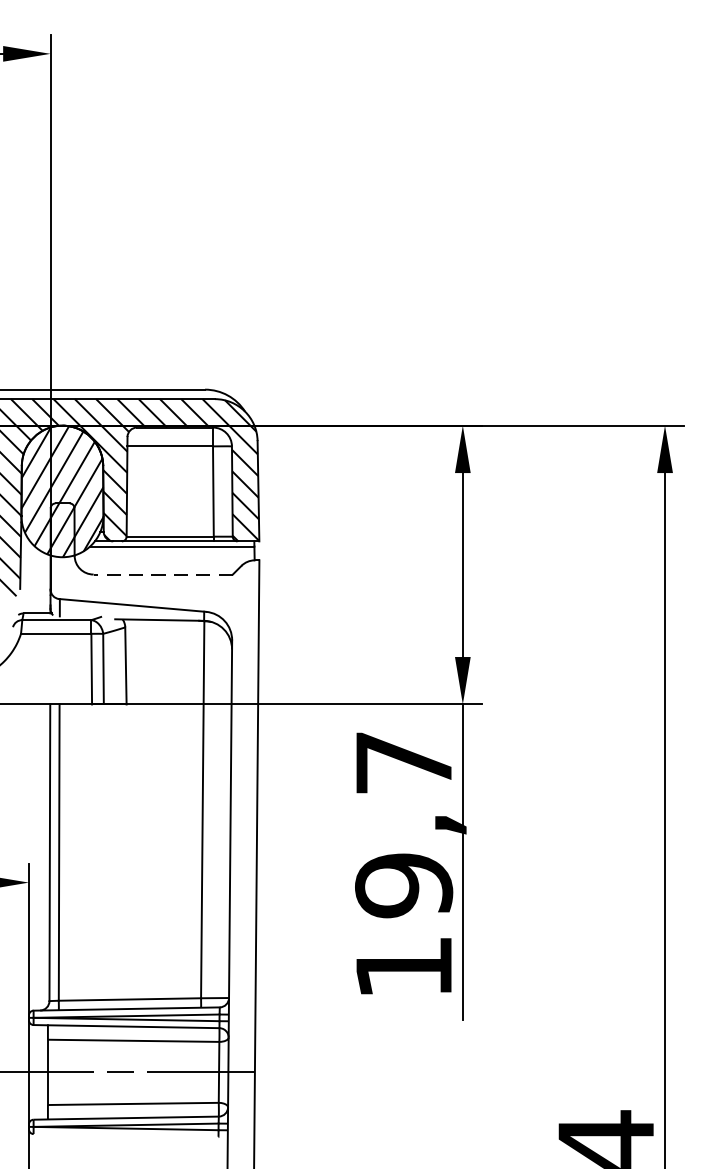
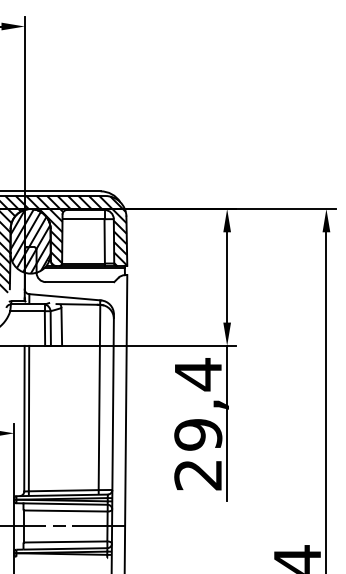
line: (162, 575) -> (79, 282), dashed -> solid
text: (402, 864) -> (197, 424), 19,7 -> 29,4

